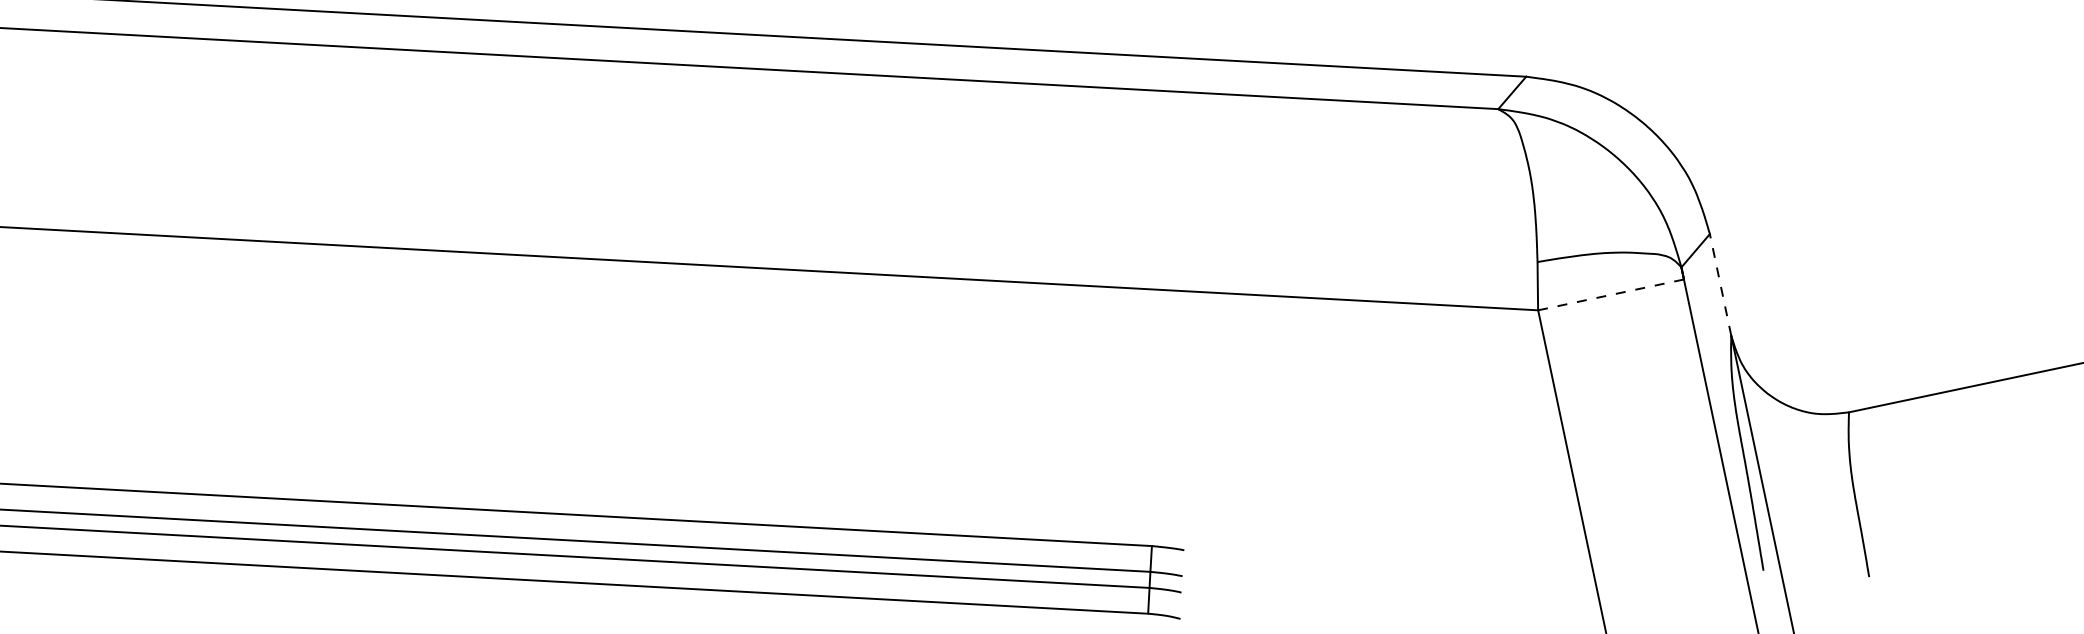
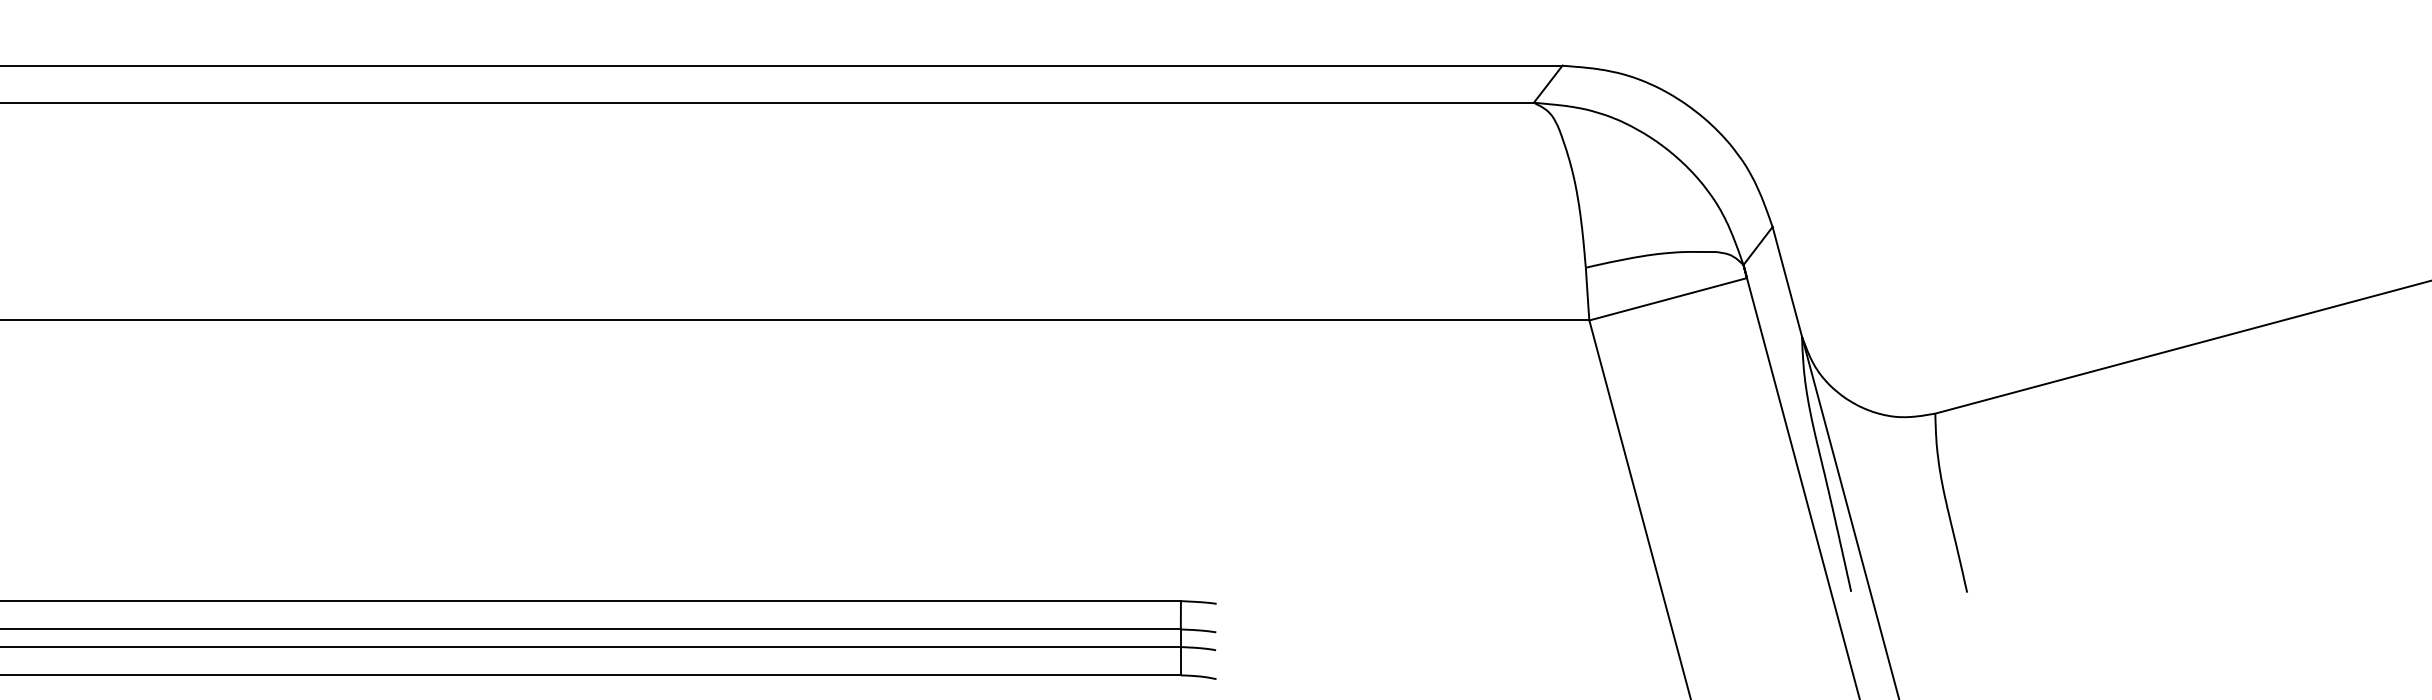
line: (1720, 284) -> (1787, 281), dashed -> solid
line: (1611, 295) -> (1668, 299), dashed -> solid

